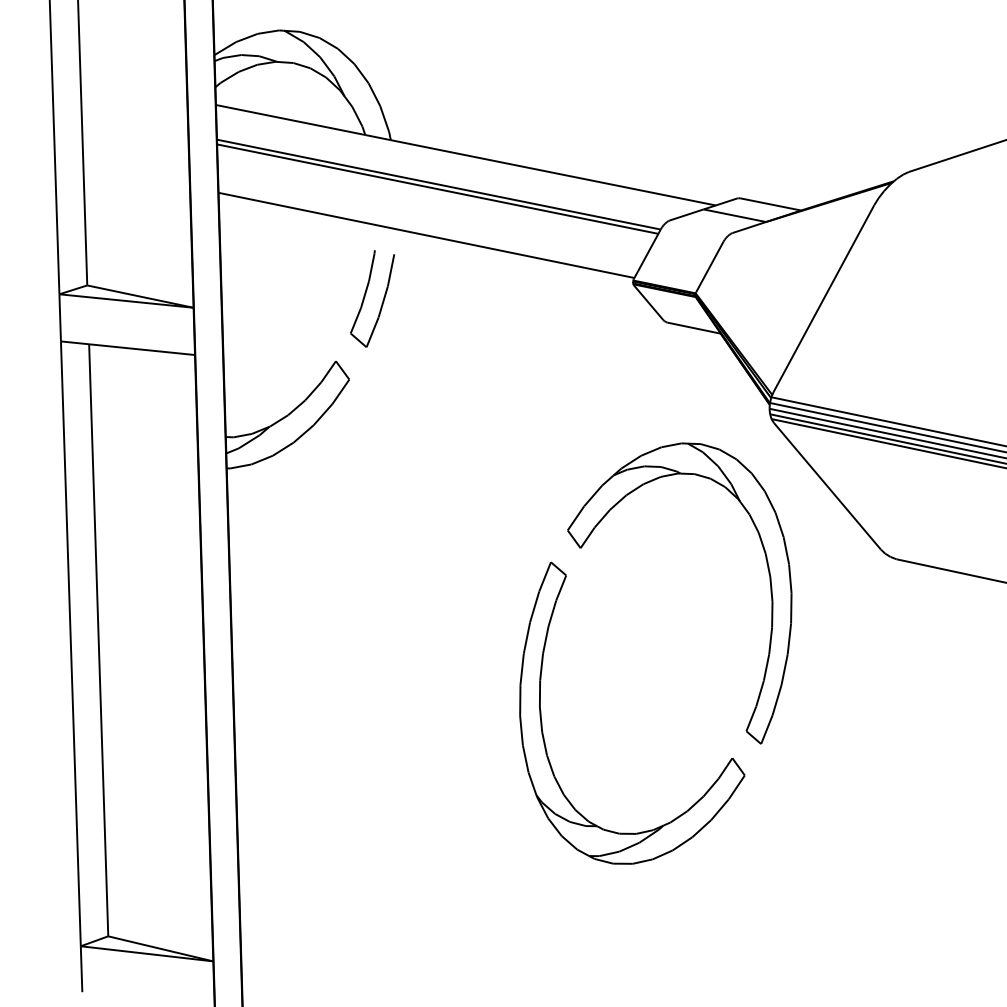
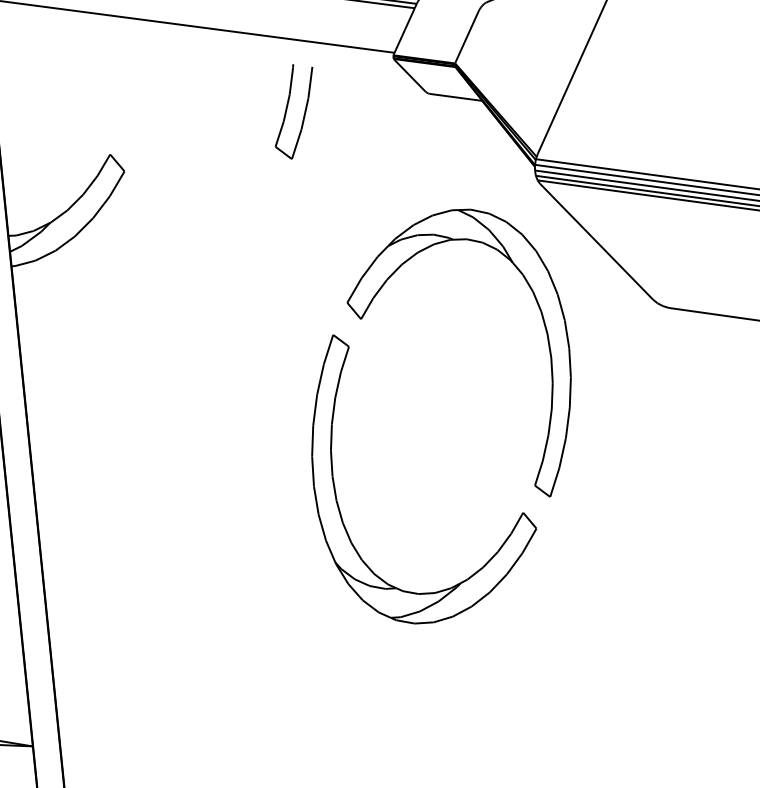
part: (365, 297) -> (287, 110), moved

